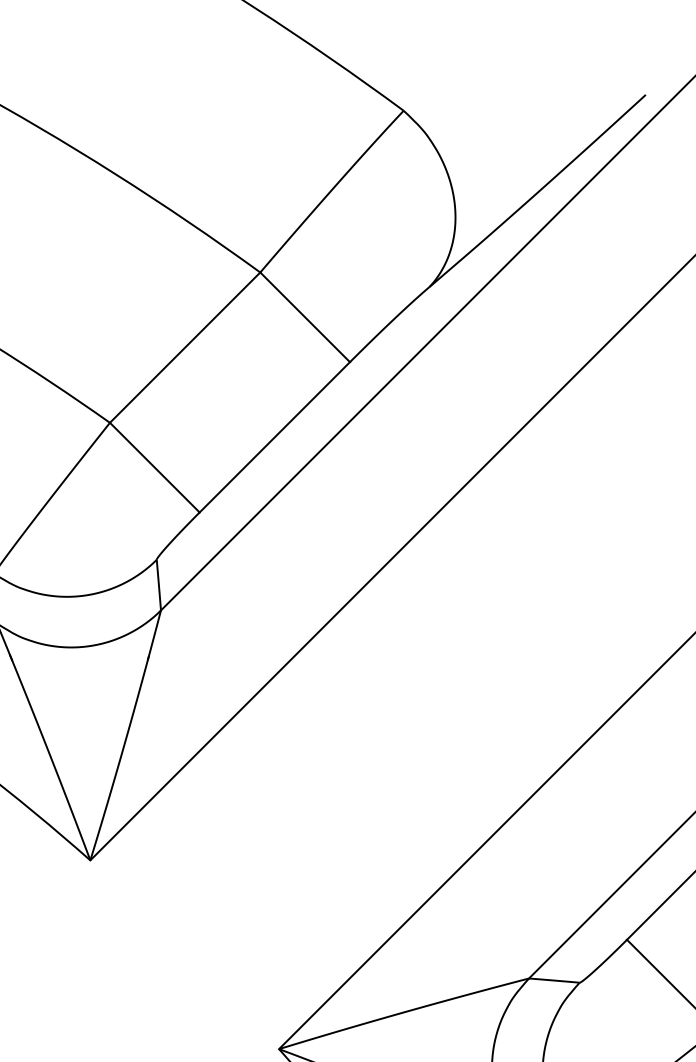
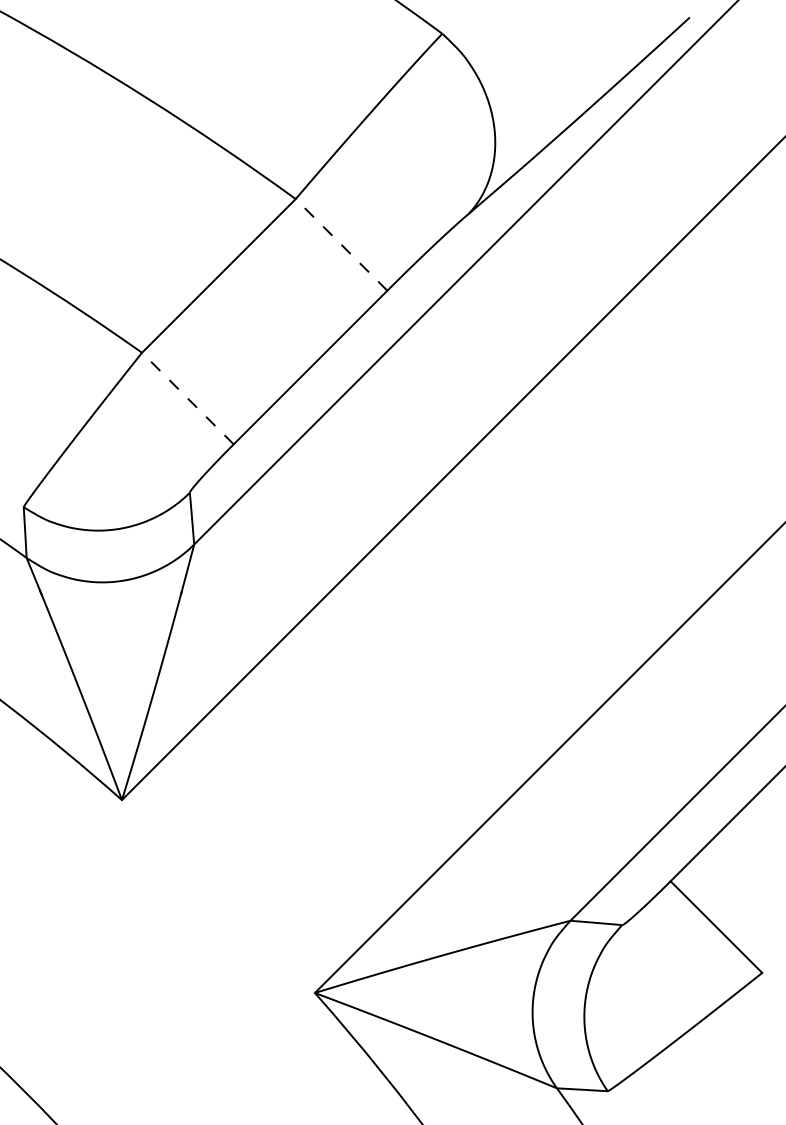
line: (305, 316) -> (341, 244), solid -> dashed
line: (154, 467) -> (187, 398), solid -> dashed

